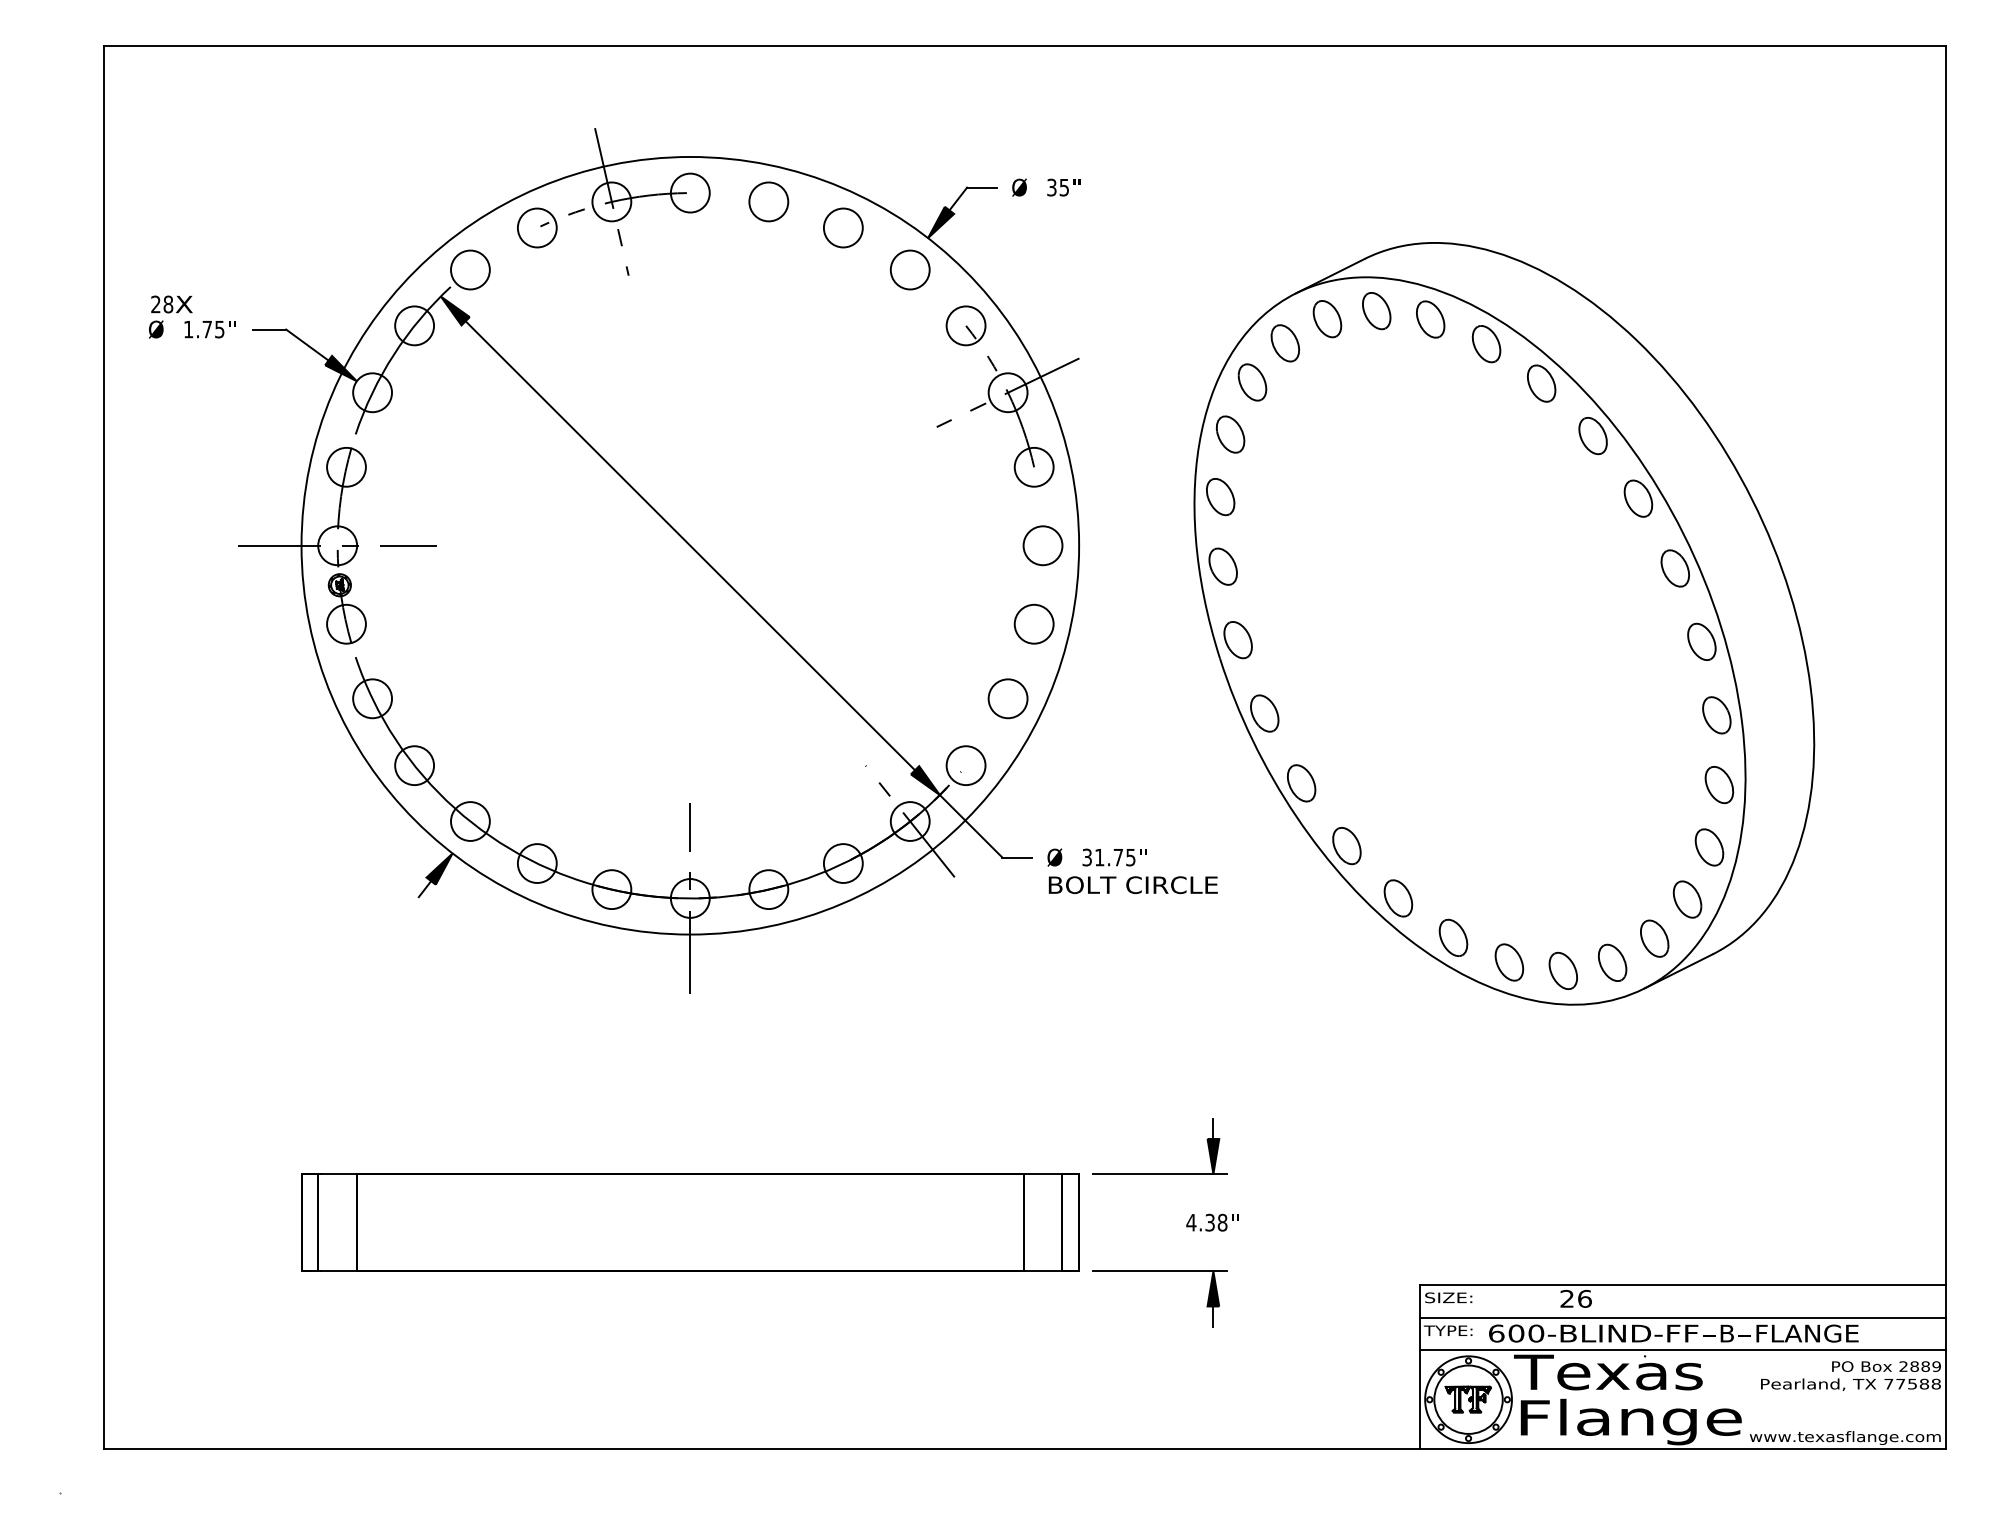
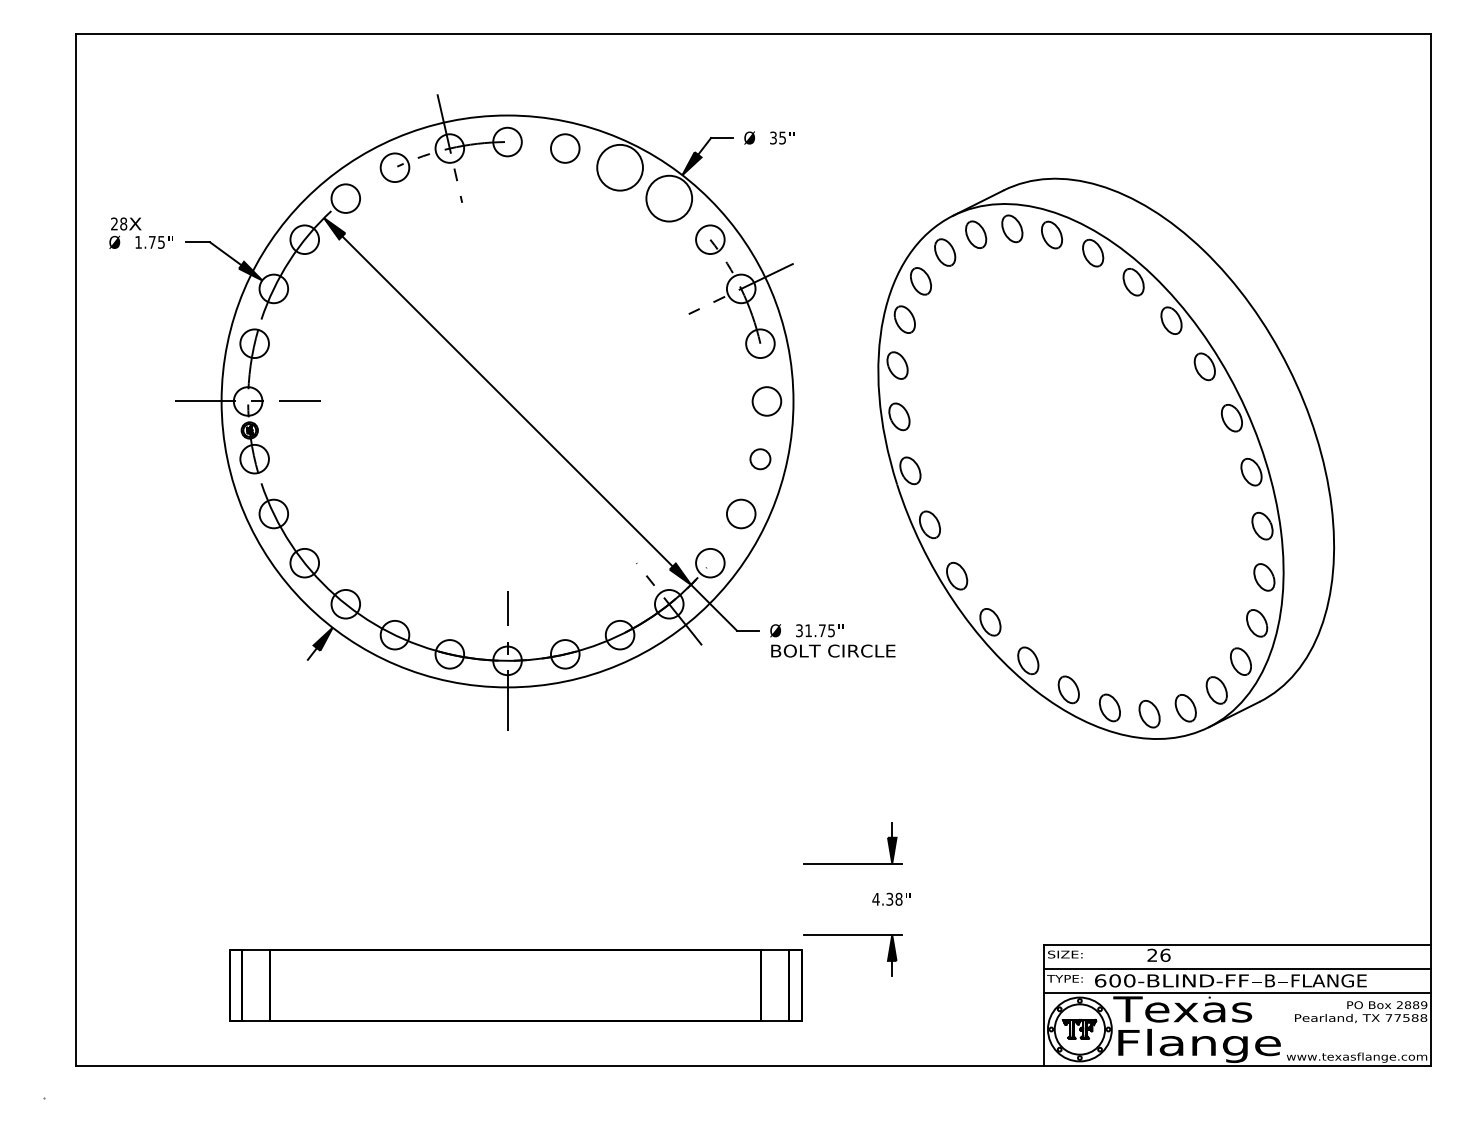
circle: (842, 227) -> (619, 167), size x1.6
circle: (909, 269) -> (668, 198), size x1.6
circle: (1034, 624) -> (760, 459), size x0.7
part: (690, 1222) -> (515, 985), moved

